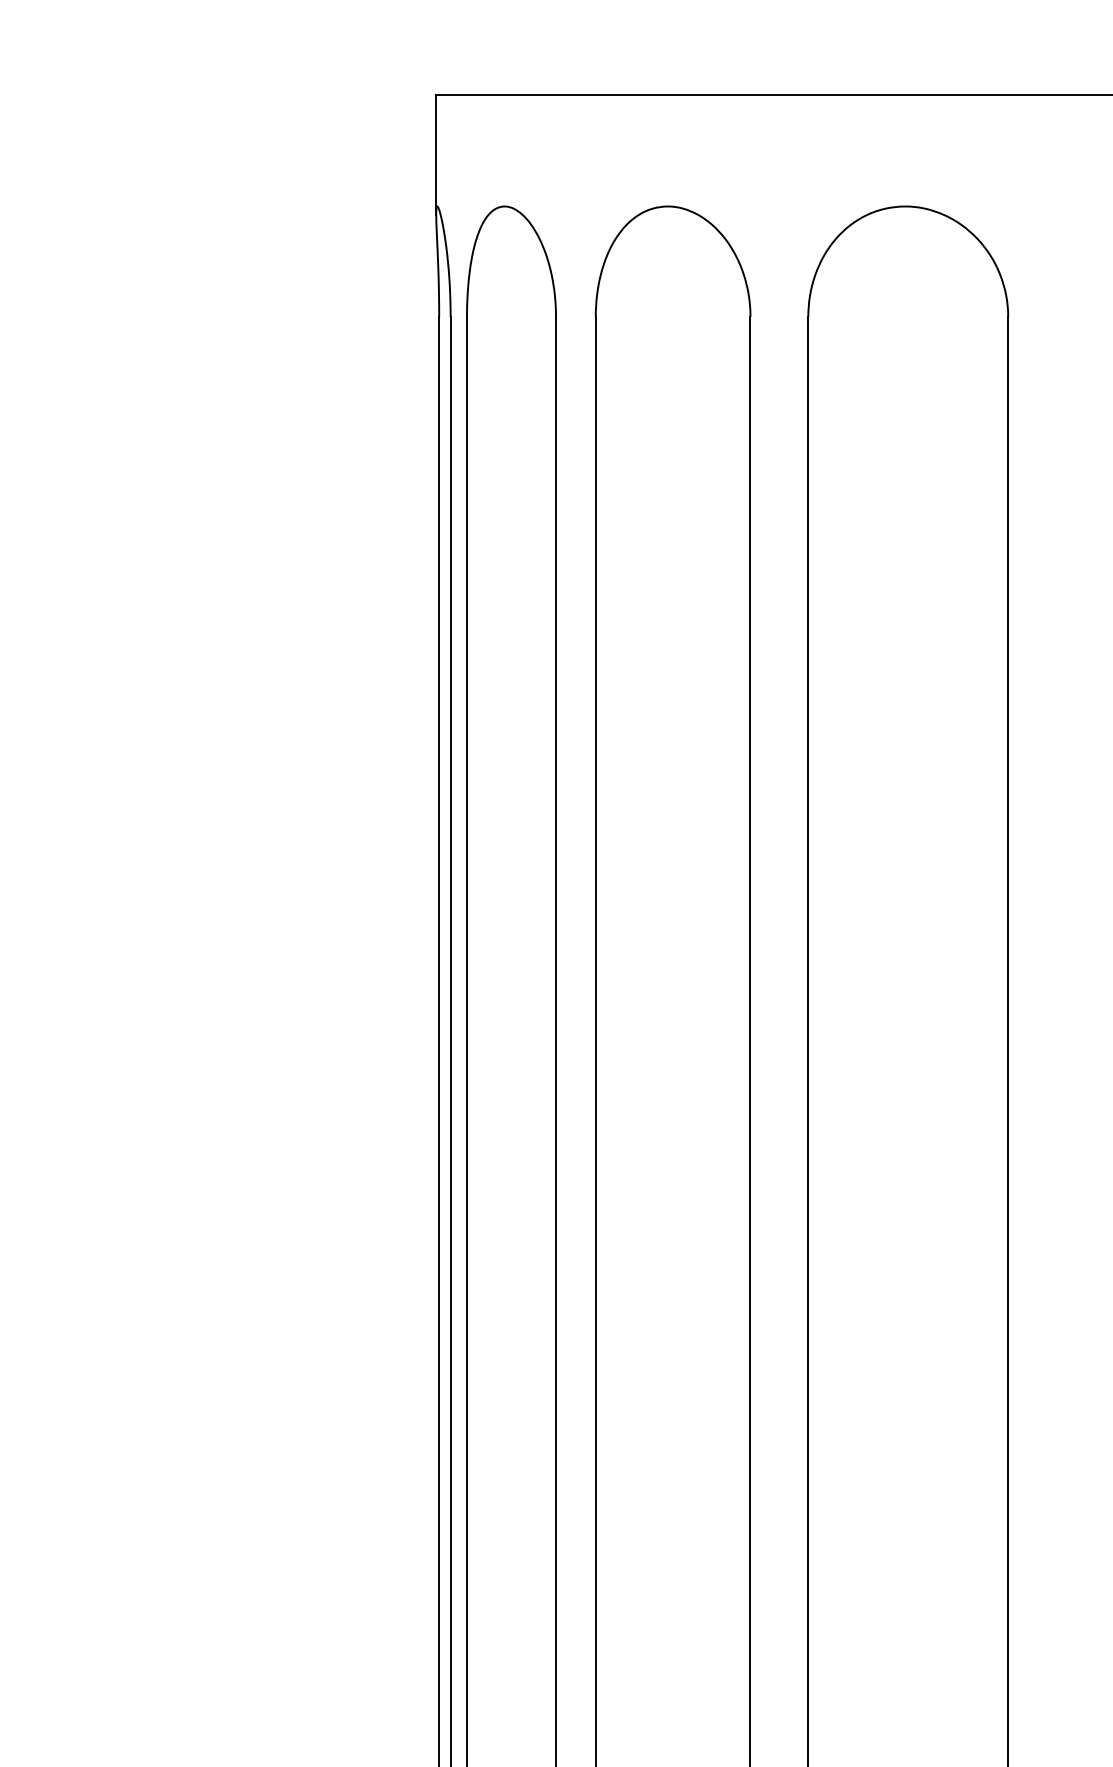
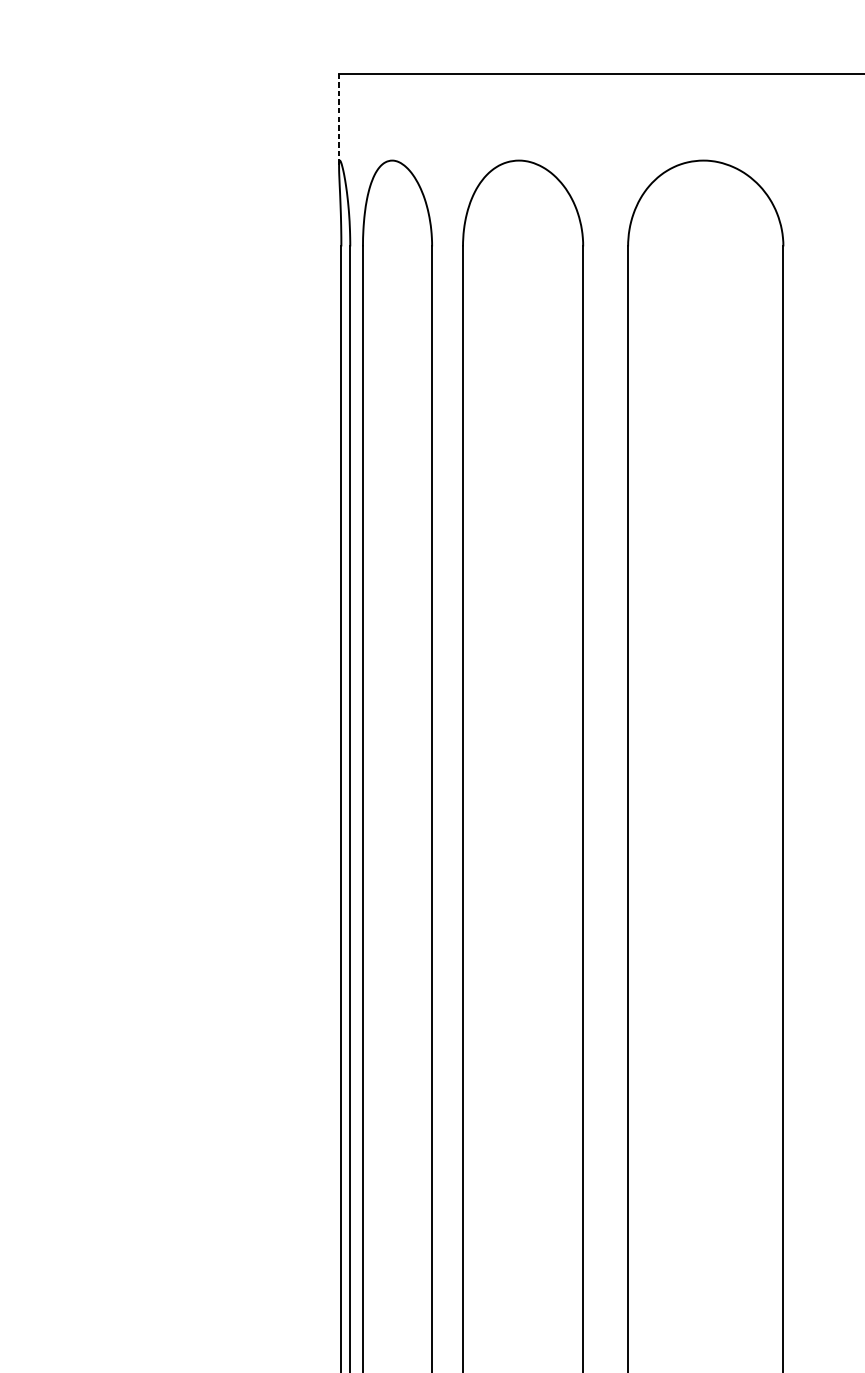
line: (436, 154) -> (339, 120), solid -> dashed

